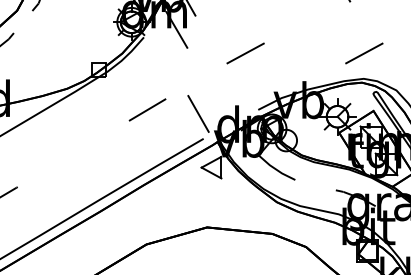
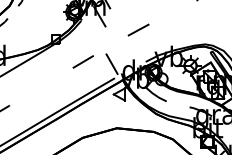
line: (364, 52) -> (205, 29), removed

